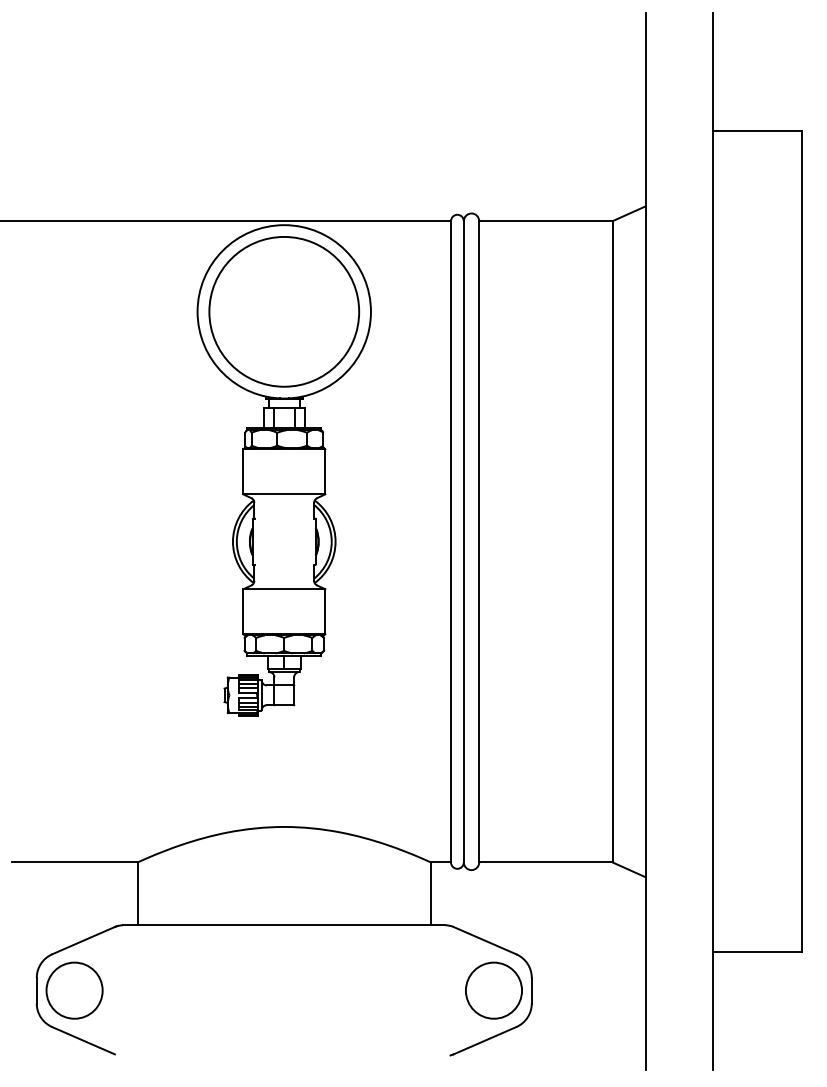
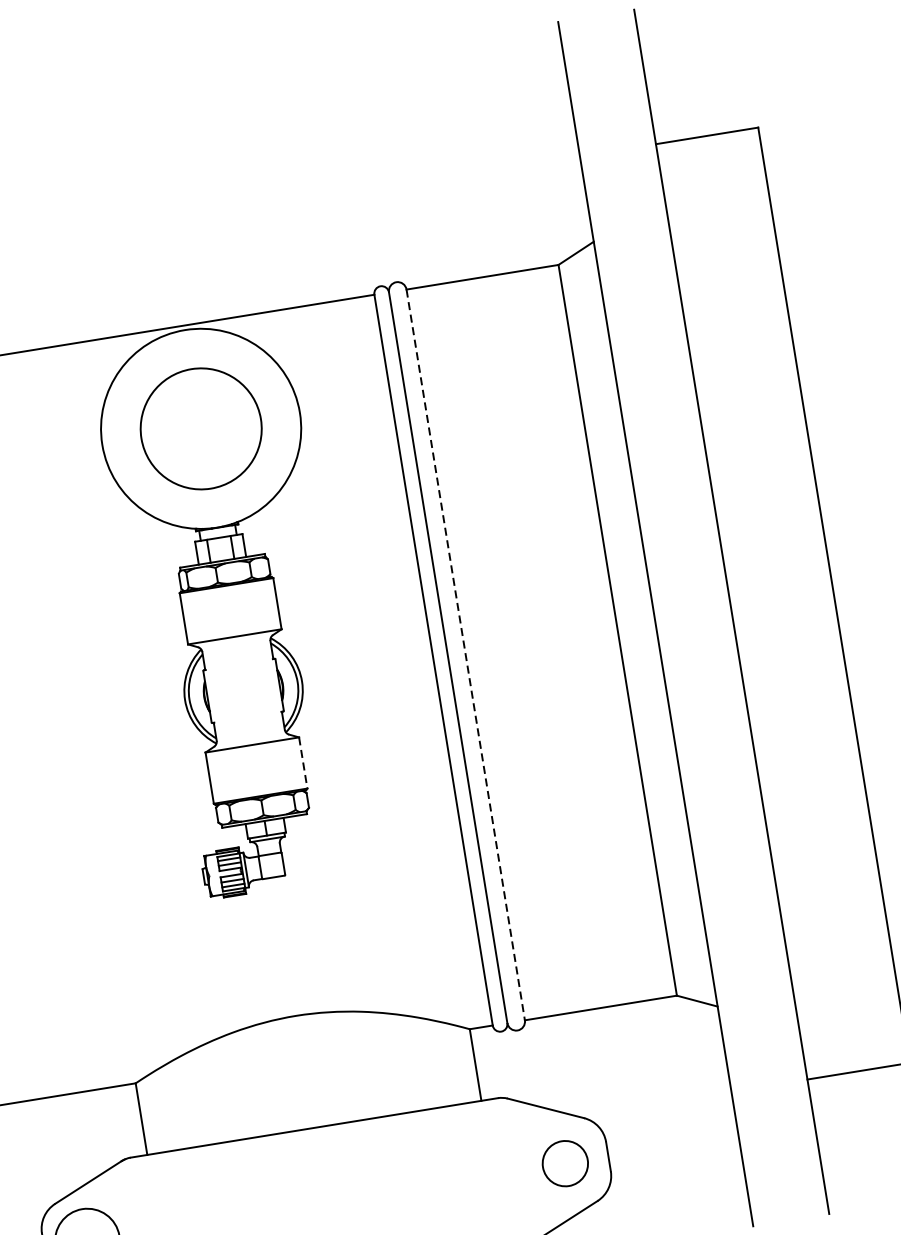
circle: (284, 311) -> (201, 428), size x0.7
line: (479, 541) -> (465, 654), solid -> dashed
line: (325, 612) -> (303, 763), solid -> dashed
circle: (493, 990) -> (564, 1163), size x0.7

